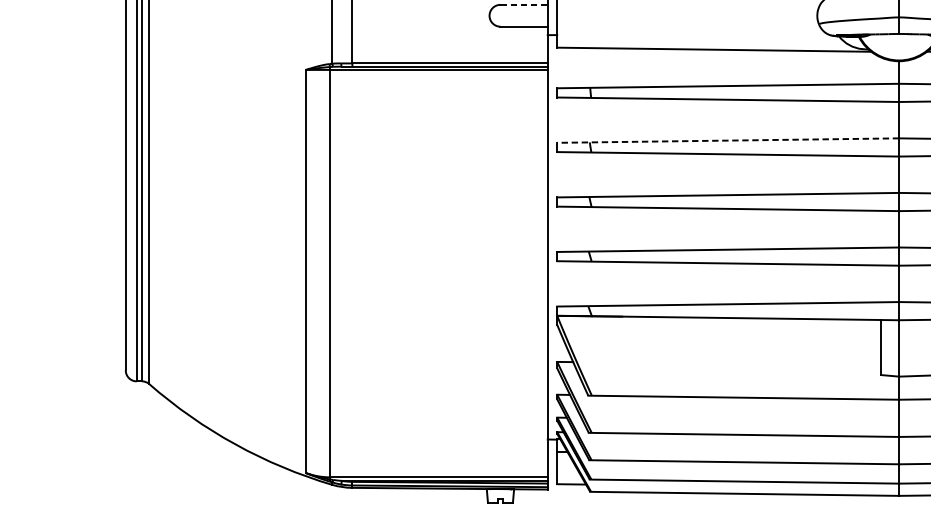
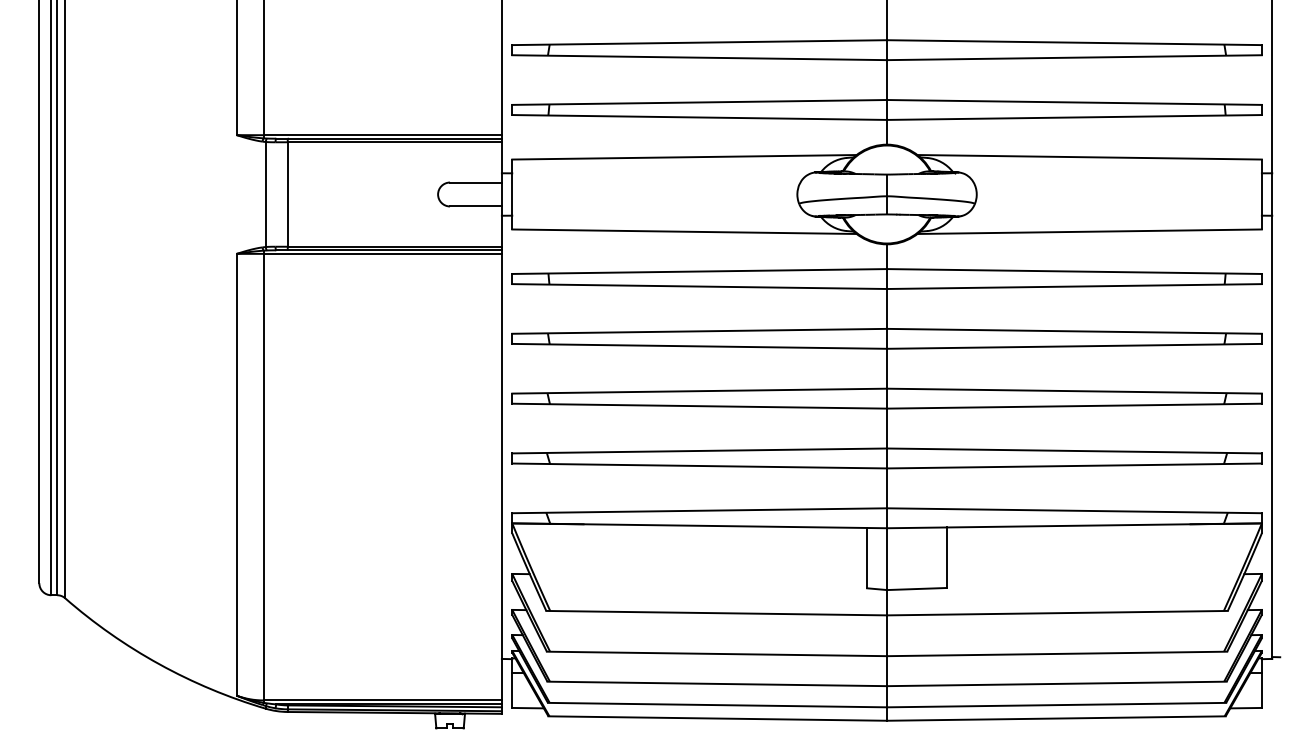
line: (523, 4) -> (475, 182), dashed -> solid
line: (728, 140) -> (699, 331), dashed -> solid

